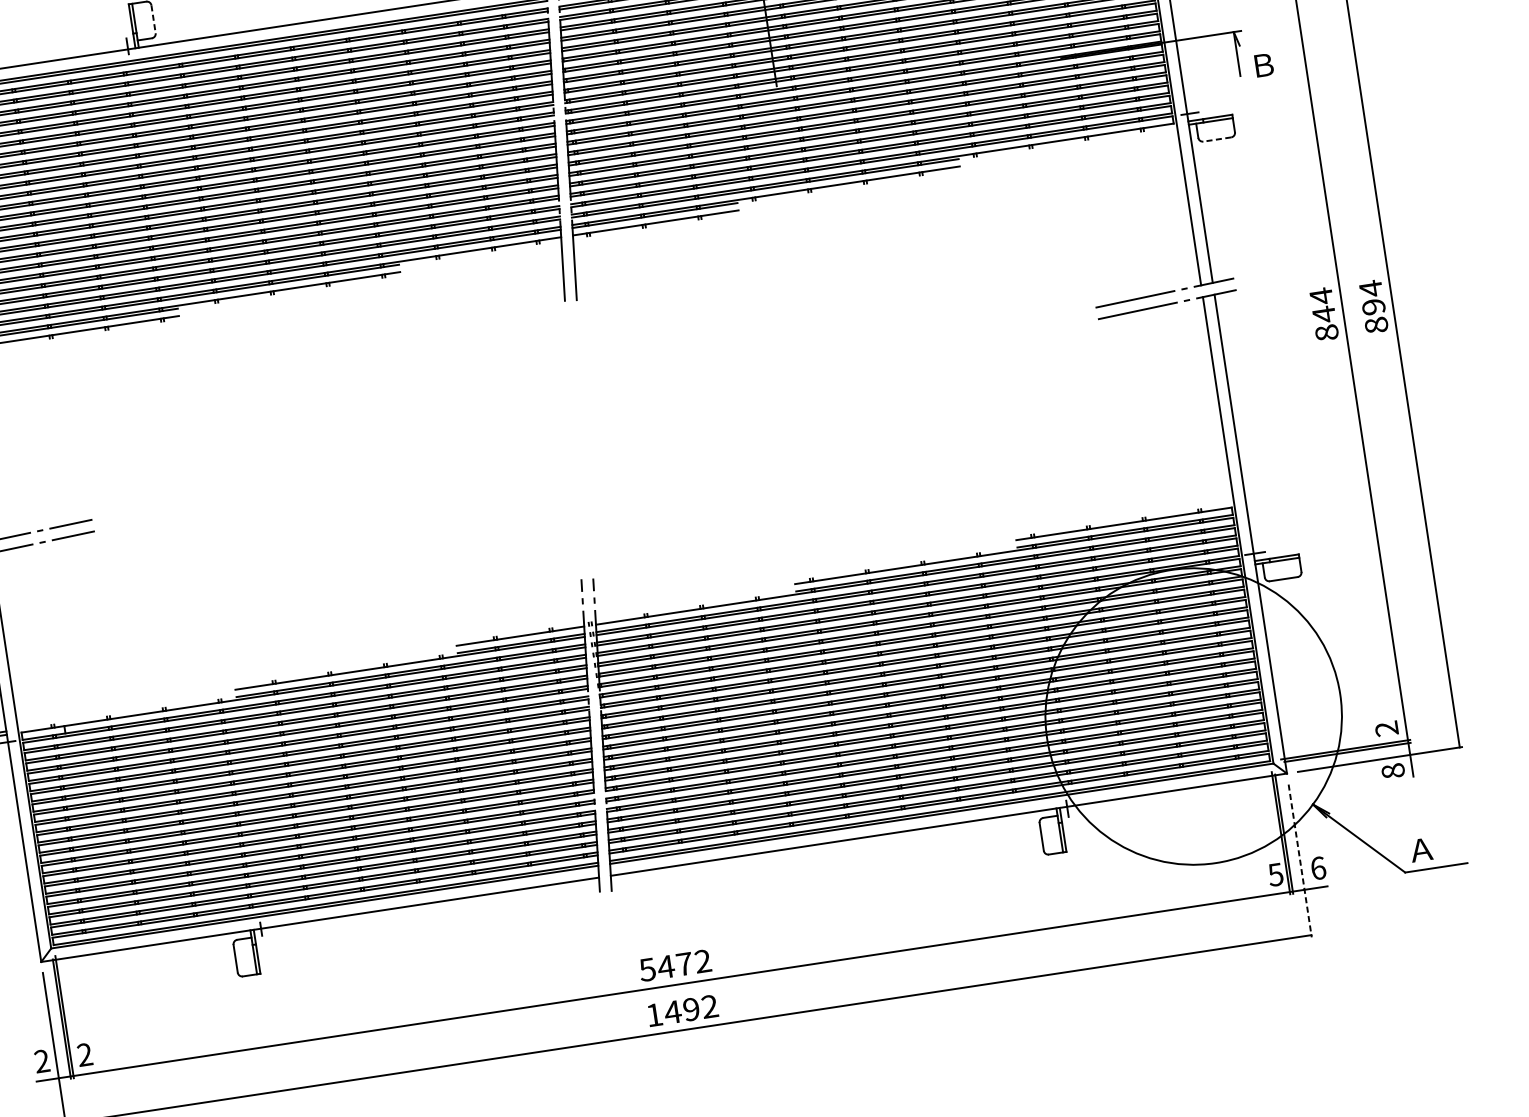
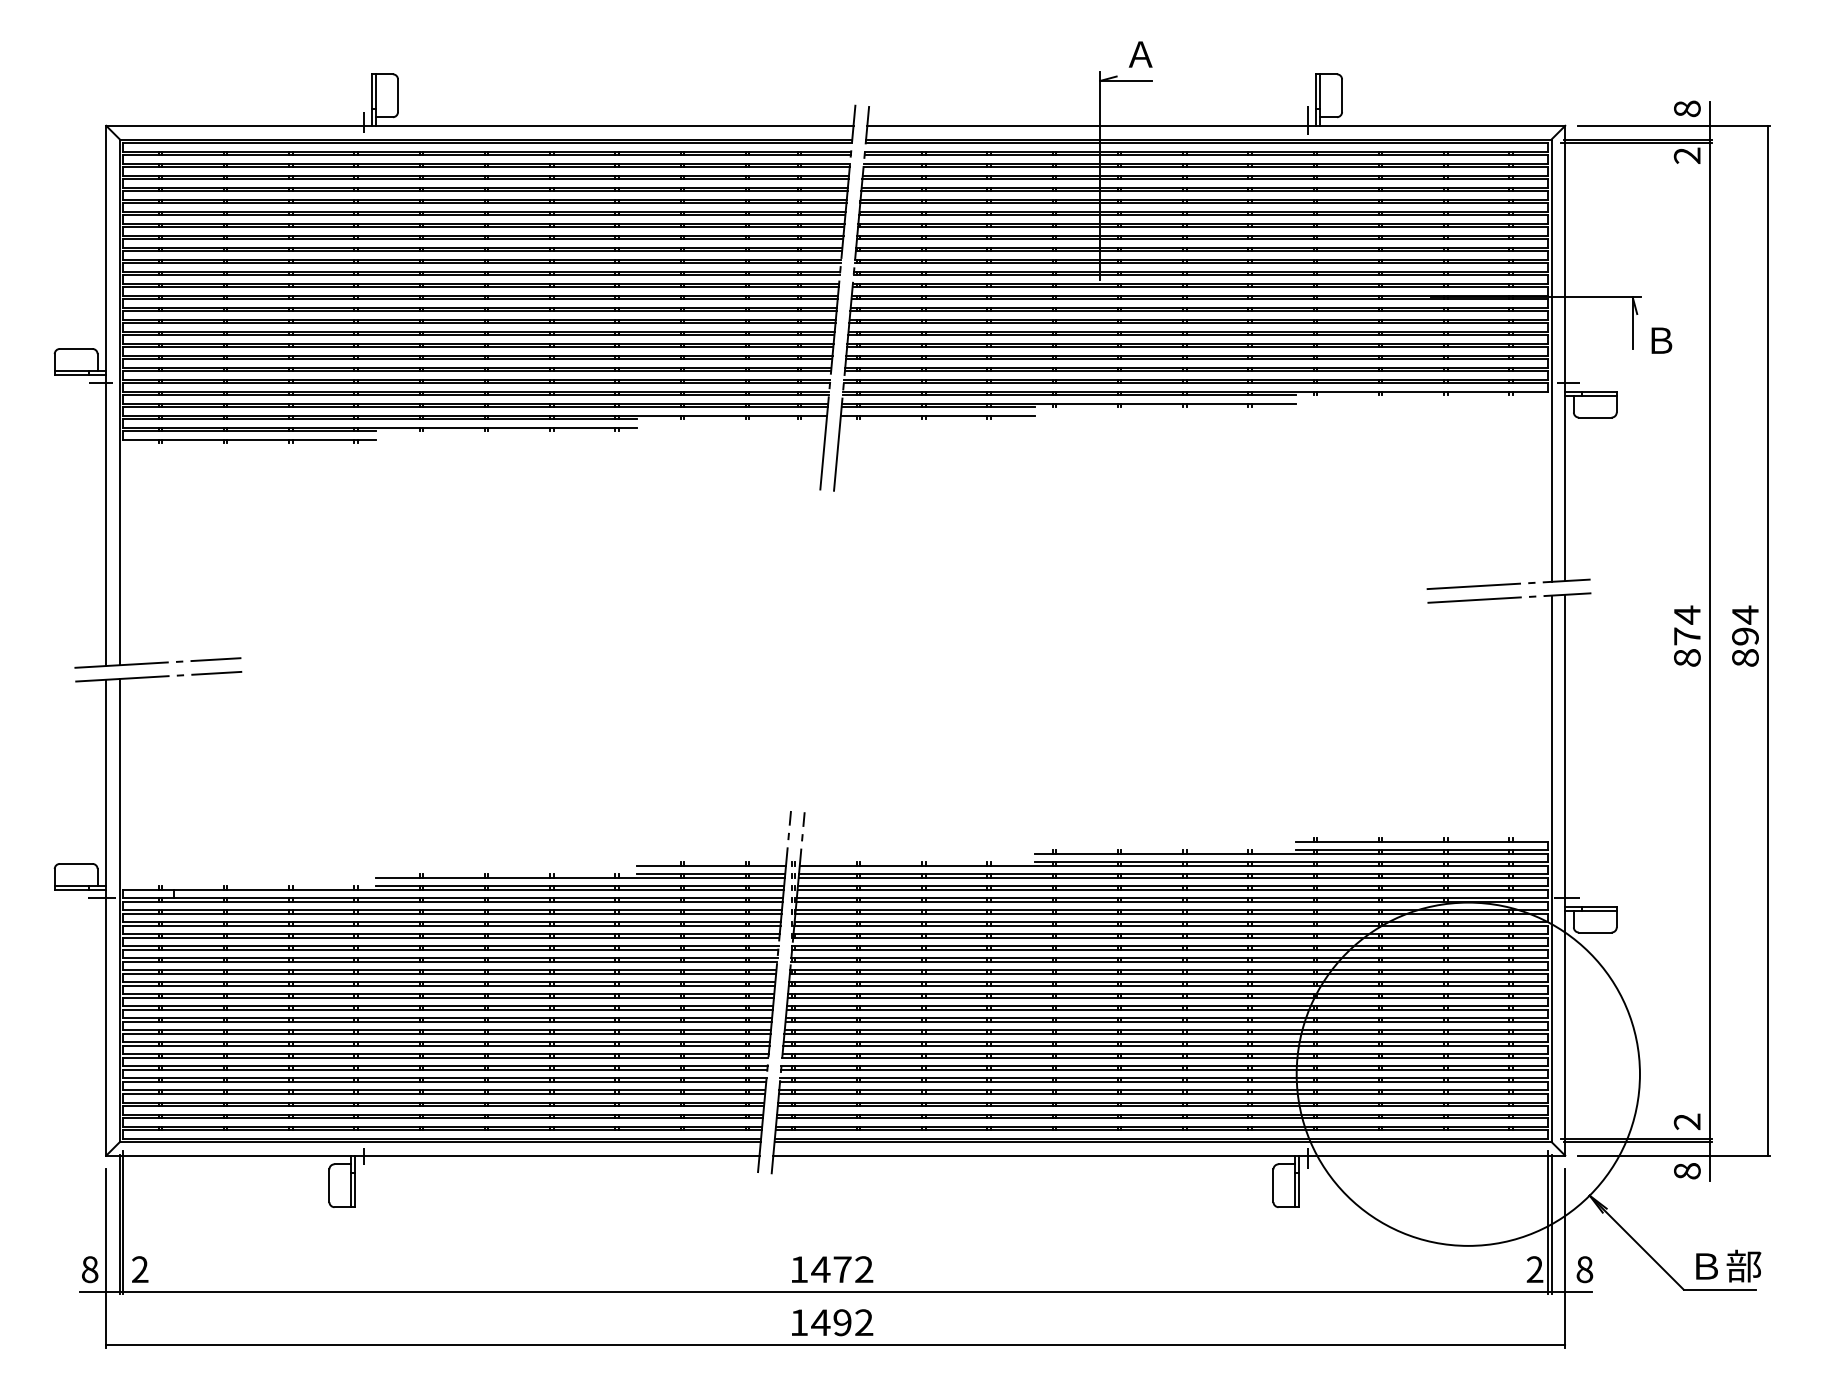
line: (154, 19) -> (398, 96), dashed -> solid
line: (1216, 139) -> (1594, 417), dashed -> solid
text: (1324, 314) -> (1687, 636), 844 -> 874
text: (1439, 846) -> (1727, 1265), Ａ -> Ｂ部
line: (1300, 861) -> (1565, 1258), dashed -> solid
text: (1318, 868) -> (1584, 1269), 6 -> 8
text: (1275, 874) -> (1534, 1269), 5 -> 2
text: (647, 969) -> (798, 1269), 5472 -> 1472
text: (41, 1061) -> (89, 1269), 2 -> 8

